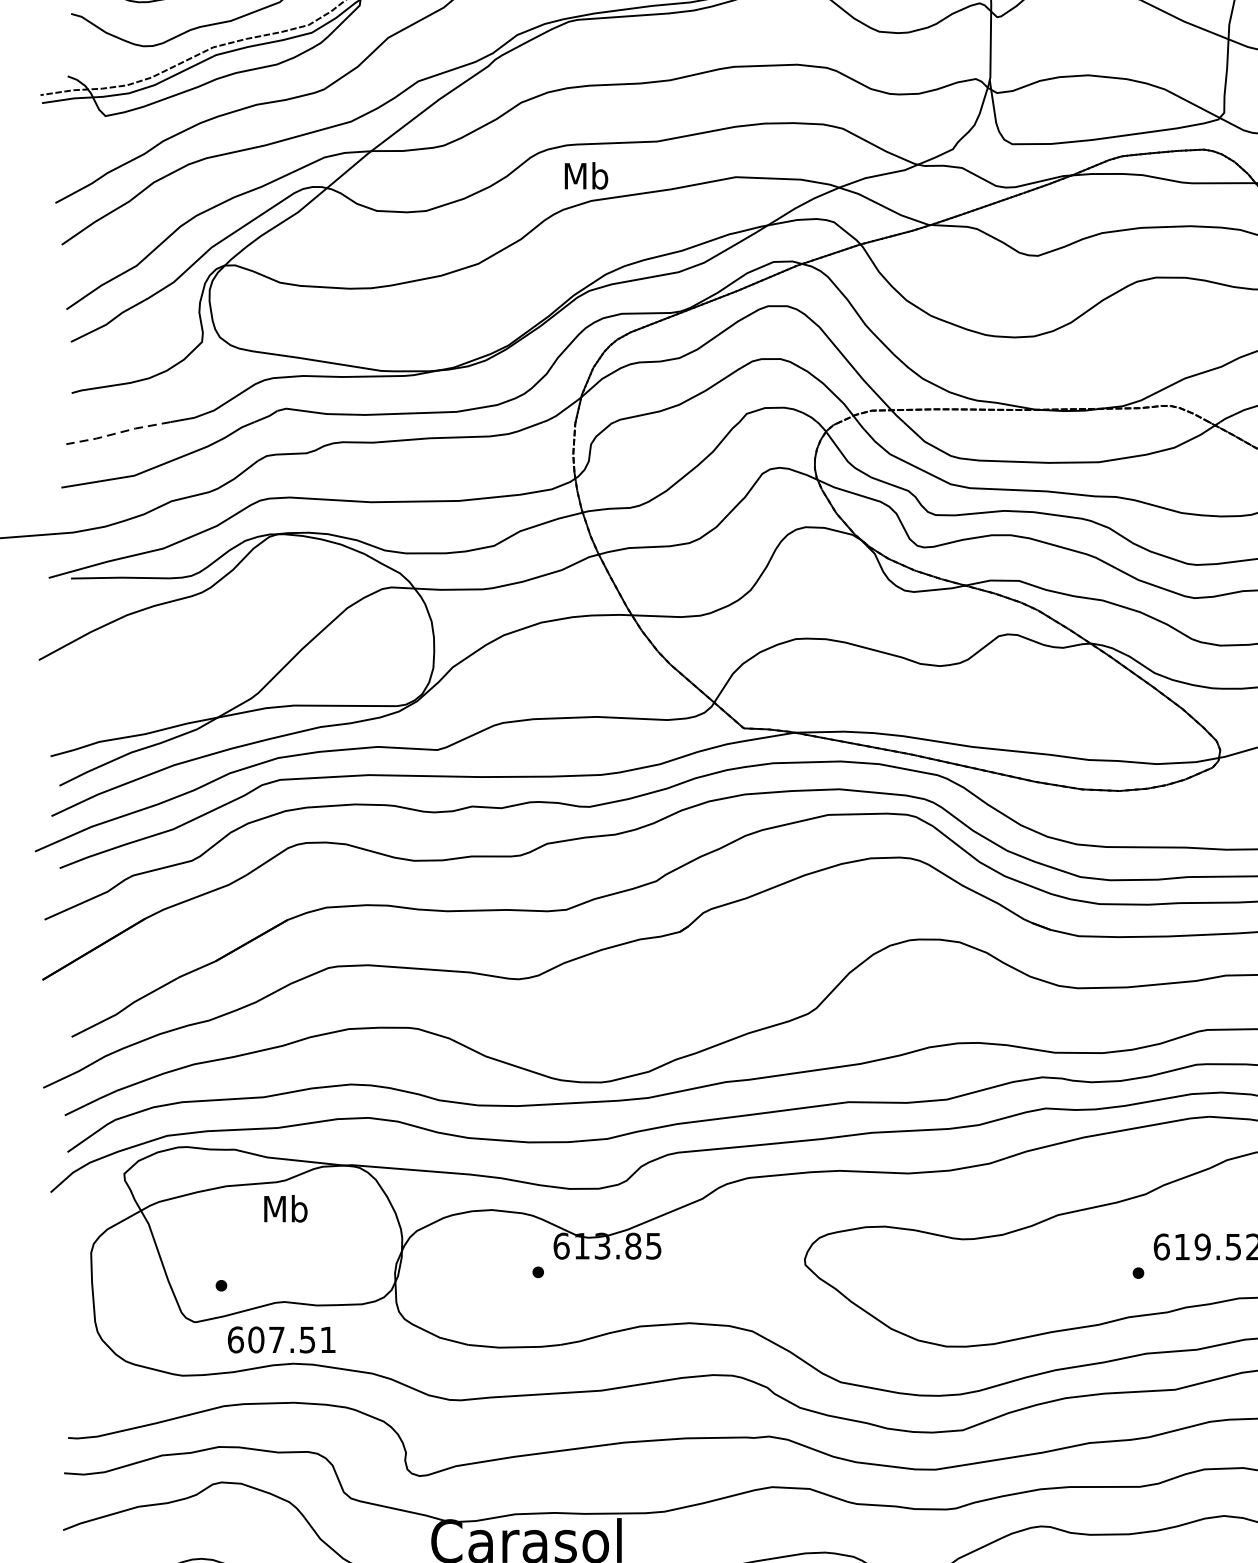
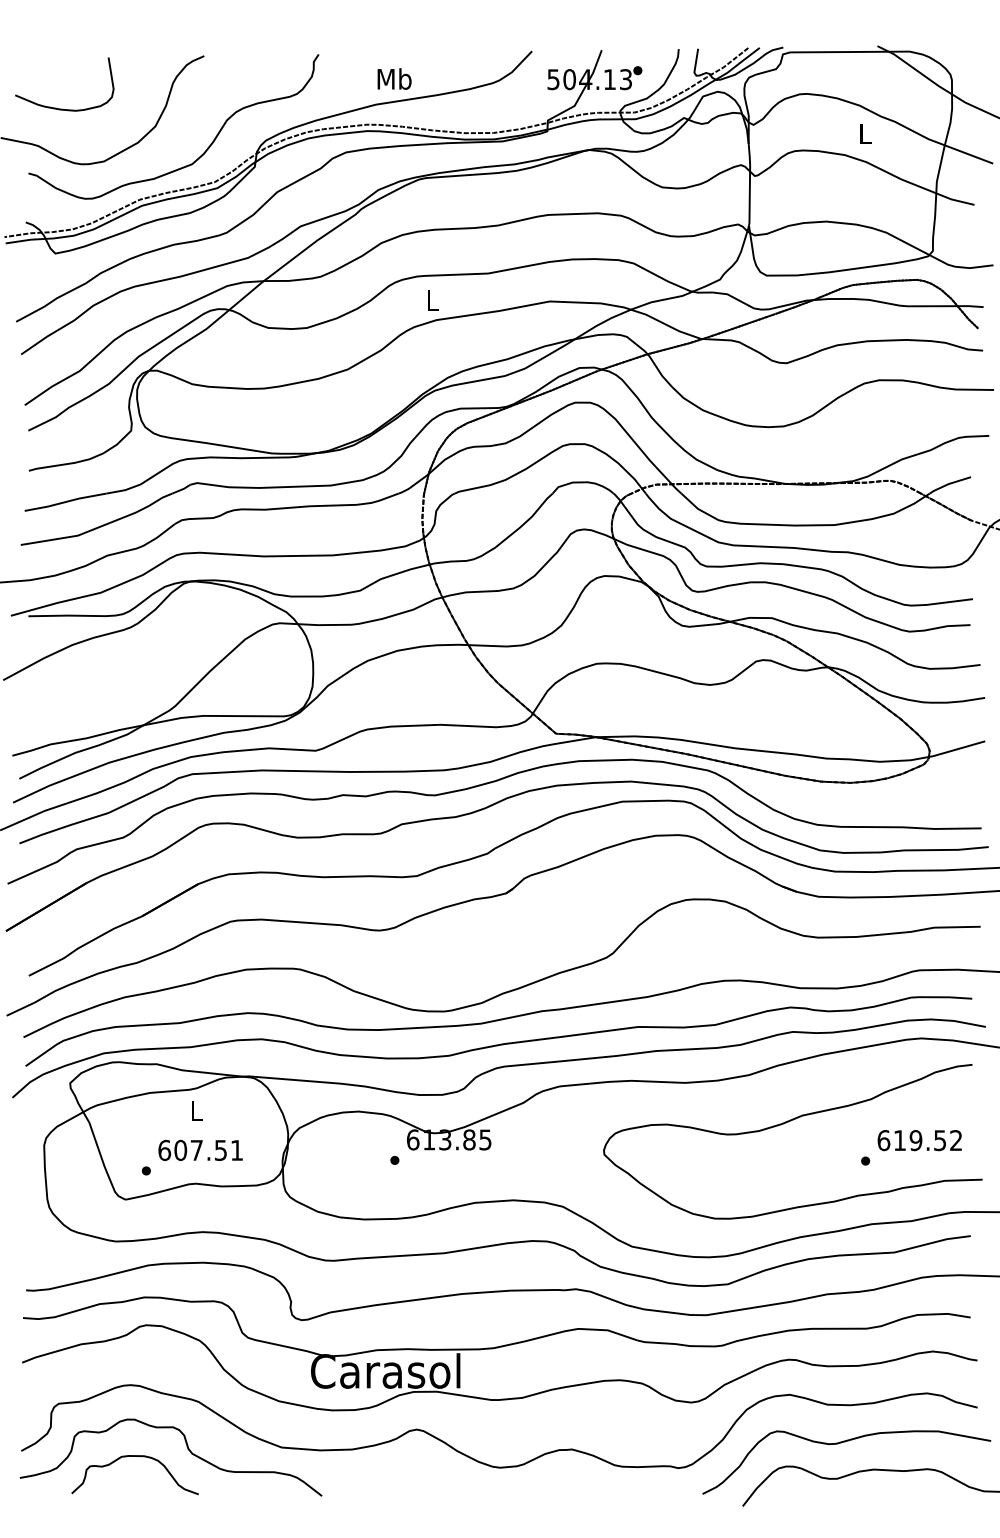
text: (586, 175) -> (432, 300), Mb -> L
line: (118, 433) -> (65, 502), dashed -> solid
text: (285, 1208) -> (196, 1110), Mb -> L
text: (281, 1338) -> (200, 1149), moved

